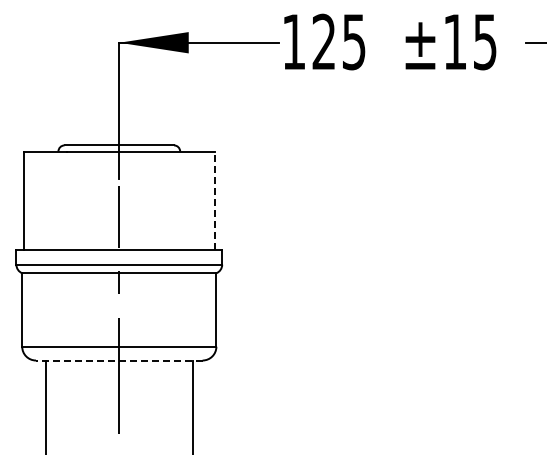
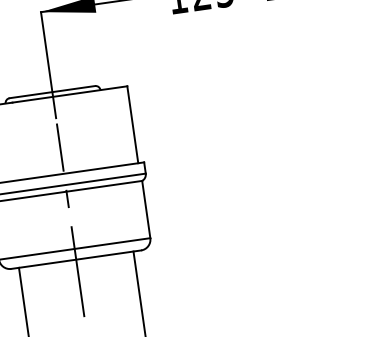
line: (214, 200) -> (132, 124), dashed -> solid
line: (118, 360) -> (75, 259), dashed -> solid

